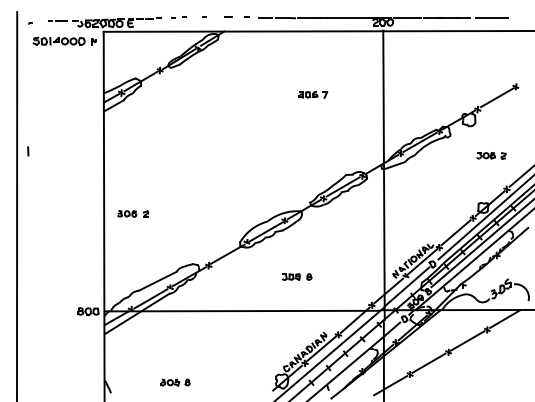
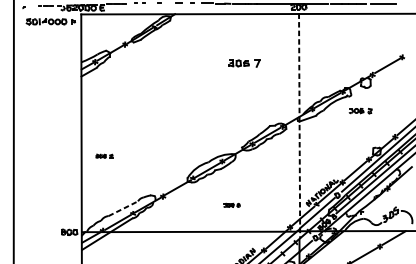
part: (313, 94) -> (244, 63), size x1.4
line: (28, 151) -> (22, 107), removed
part: (491, 155) -> (360, 110), moved
line: (384, 175) -> (299, 126), solid -> dashed
part: (133, 213) -> (104, 155), size x0.7
part: (297, 276) -> (232, 204), size x0.7
line: (158, 281) -> (123, 208), solid -> dashed

